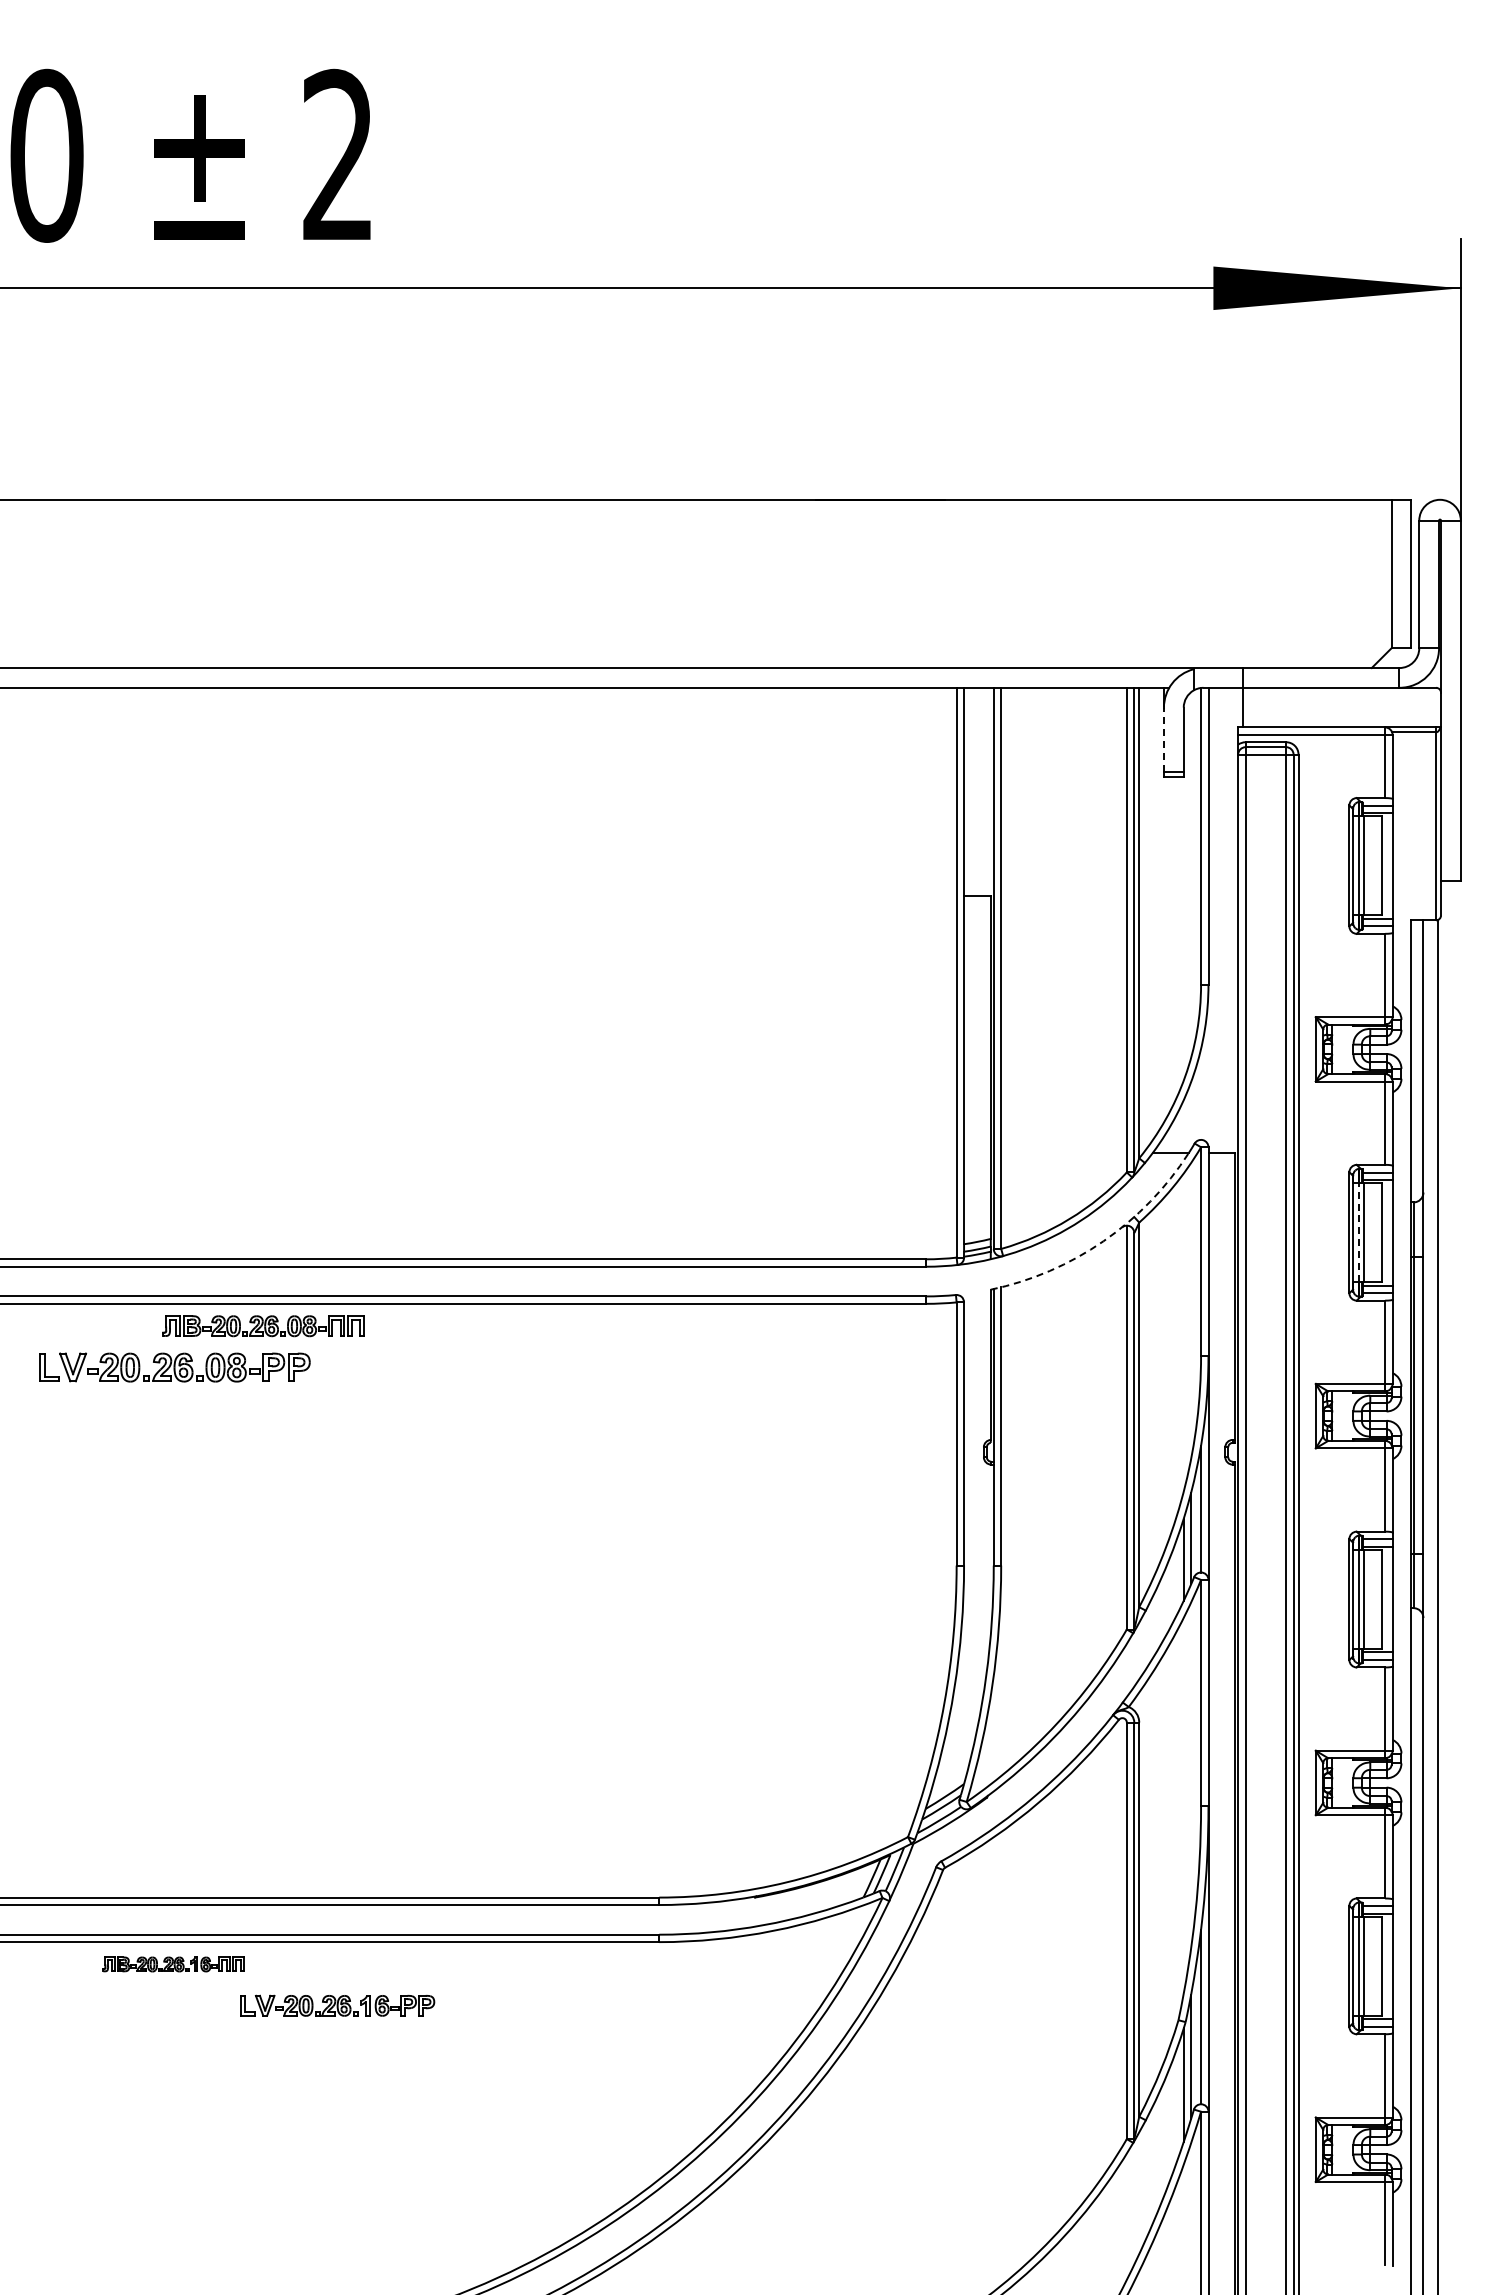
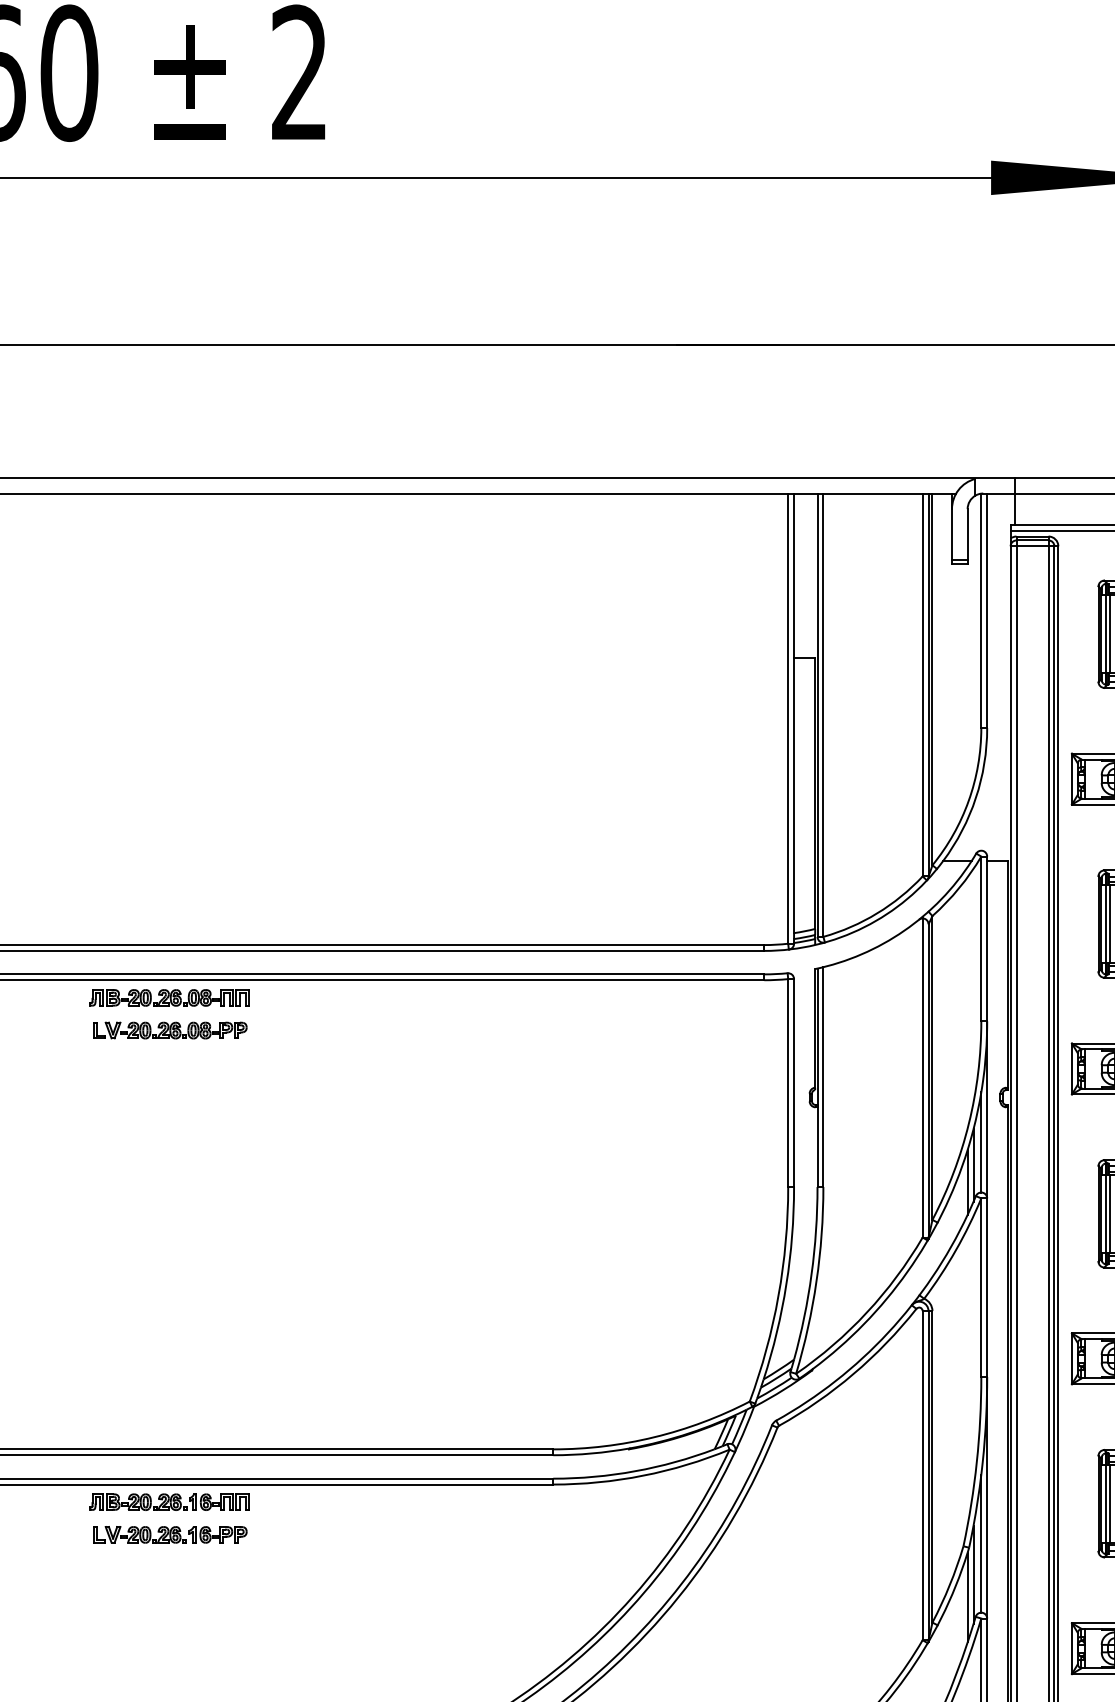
line: (1163, 739) -> (951, 534), dashed -> solid
line: (1358, 1232) -> (1105, 923), dashed -> solid
arc: (1103, 1241) -> (904, 930), dashed -> solid
part: (263, 1326) -> (169, 998), moved
part: (174, 1367) -> (170, 1030), size x0.71
part: (173, 1964) -> (169, 1502), size x1.43
part: (337, 2005) -> (170, 1534), moved

